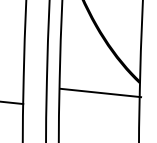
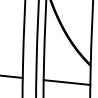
line: (100, 92) -> (66, 82), moved

